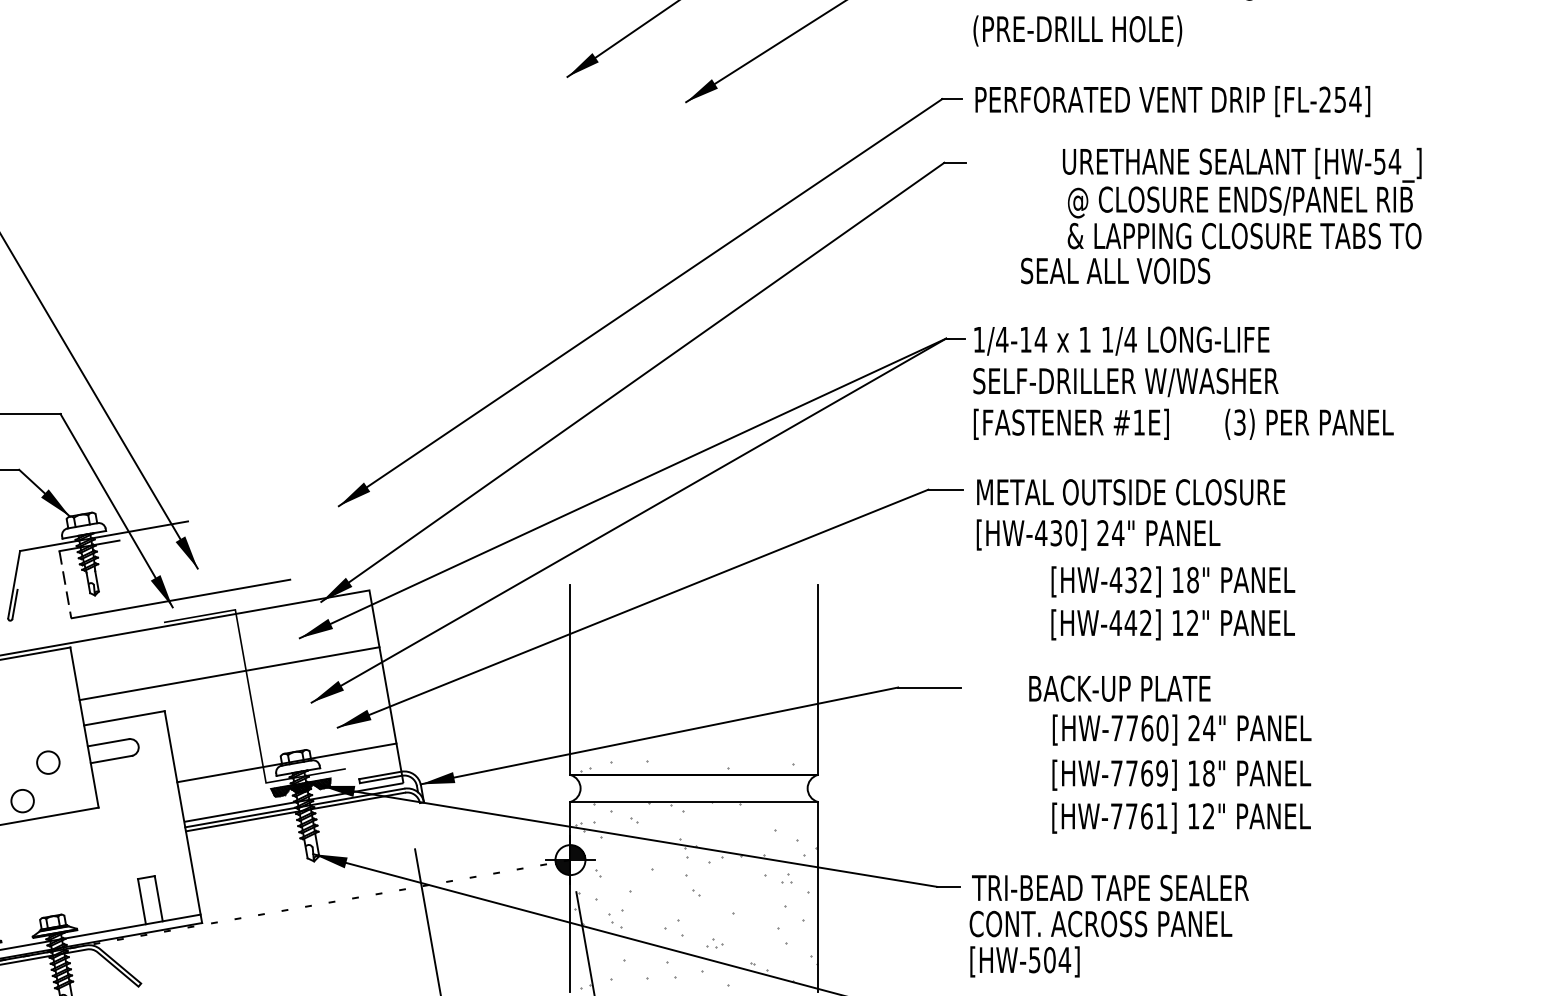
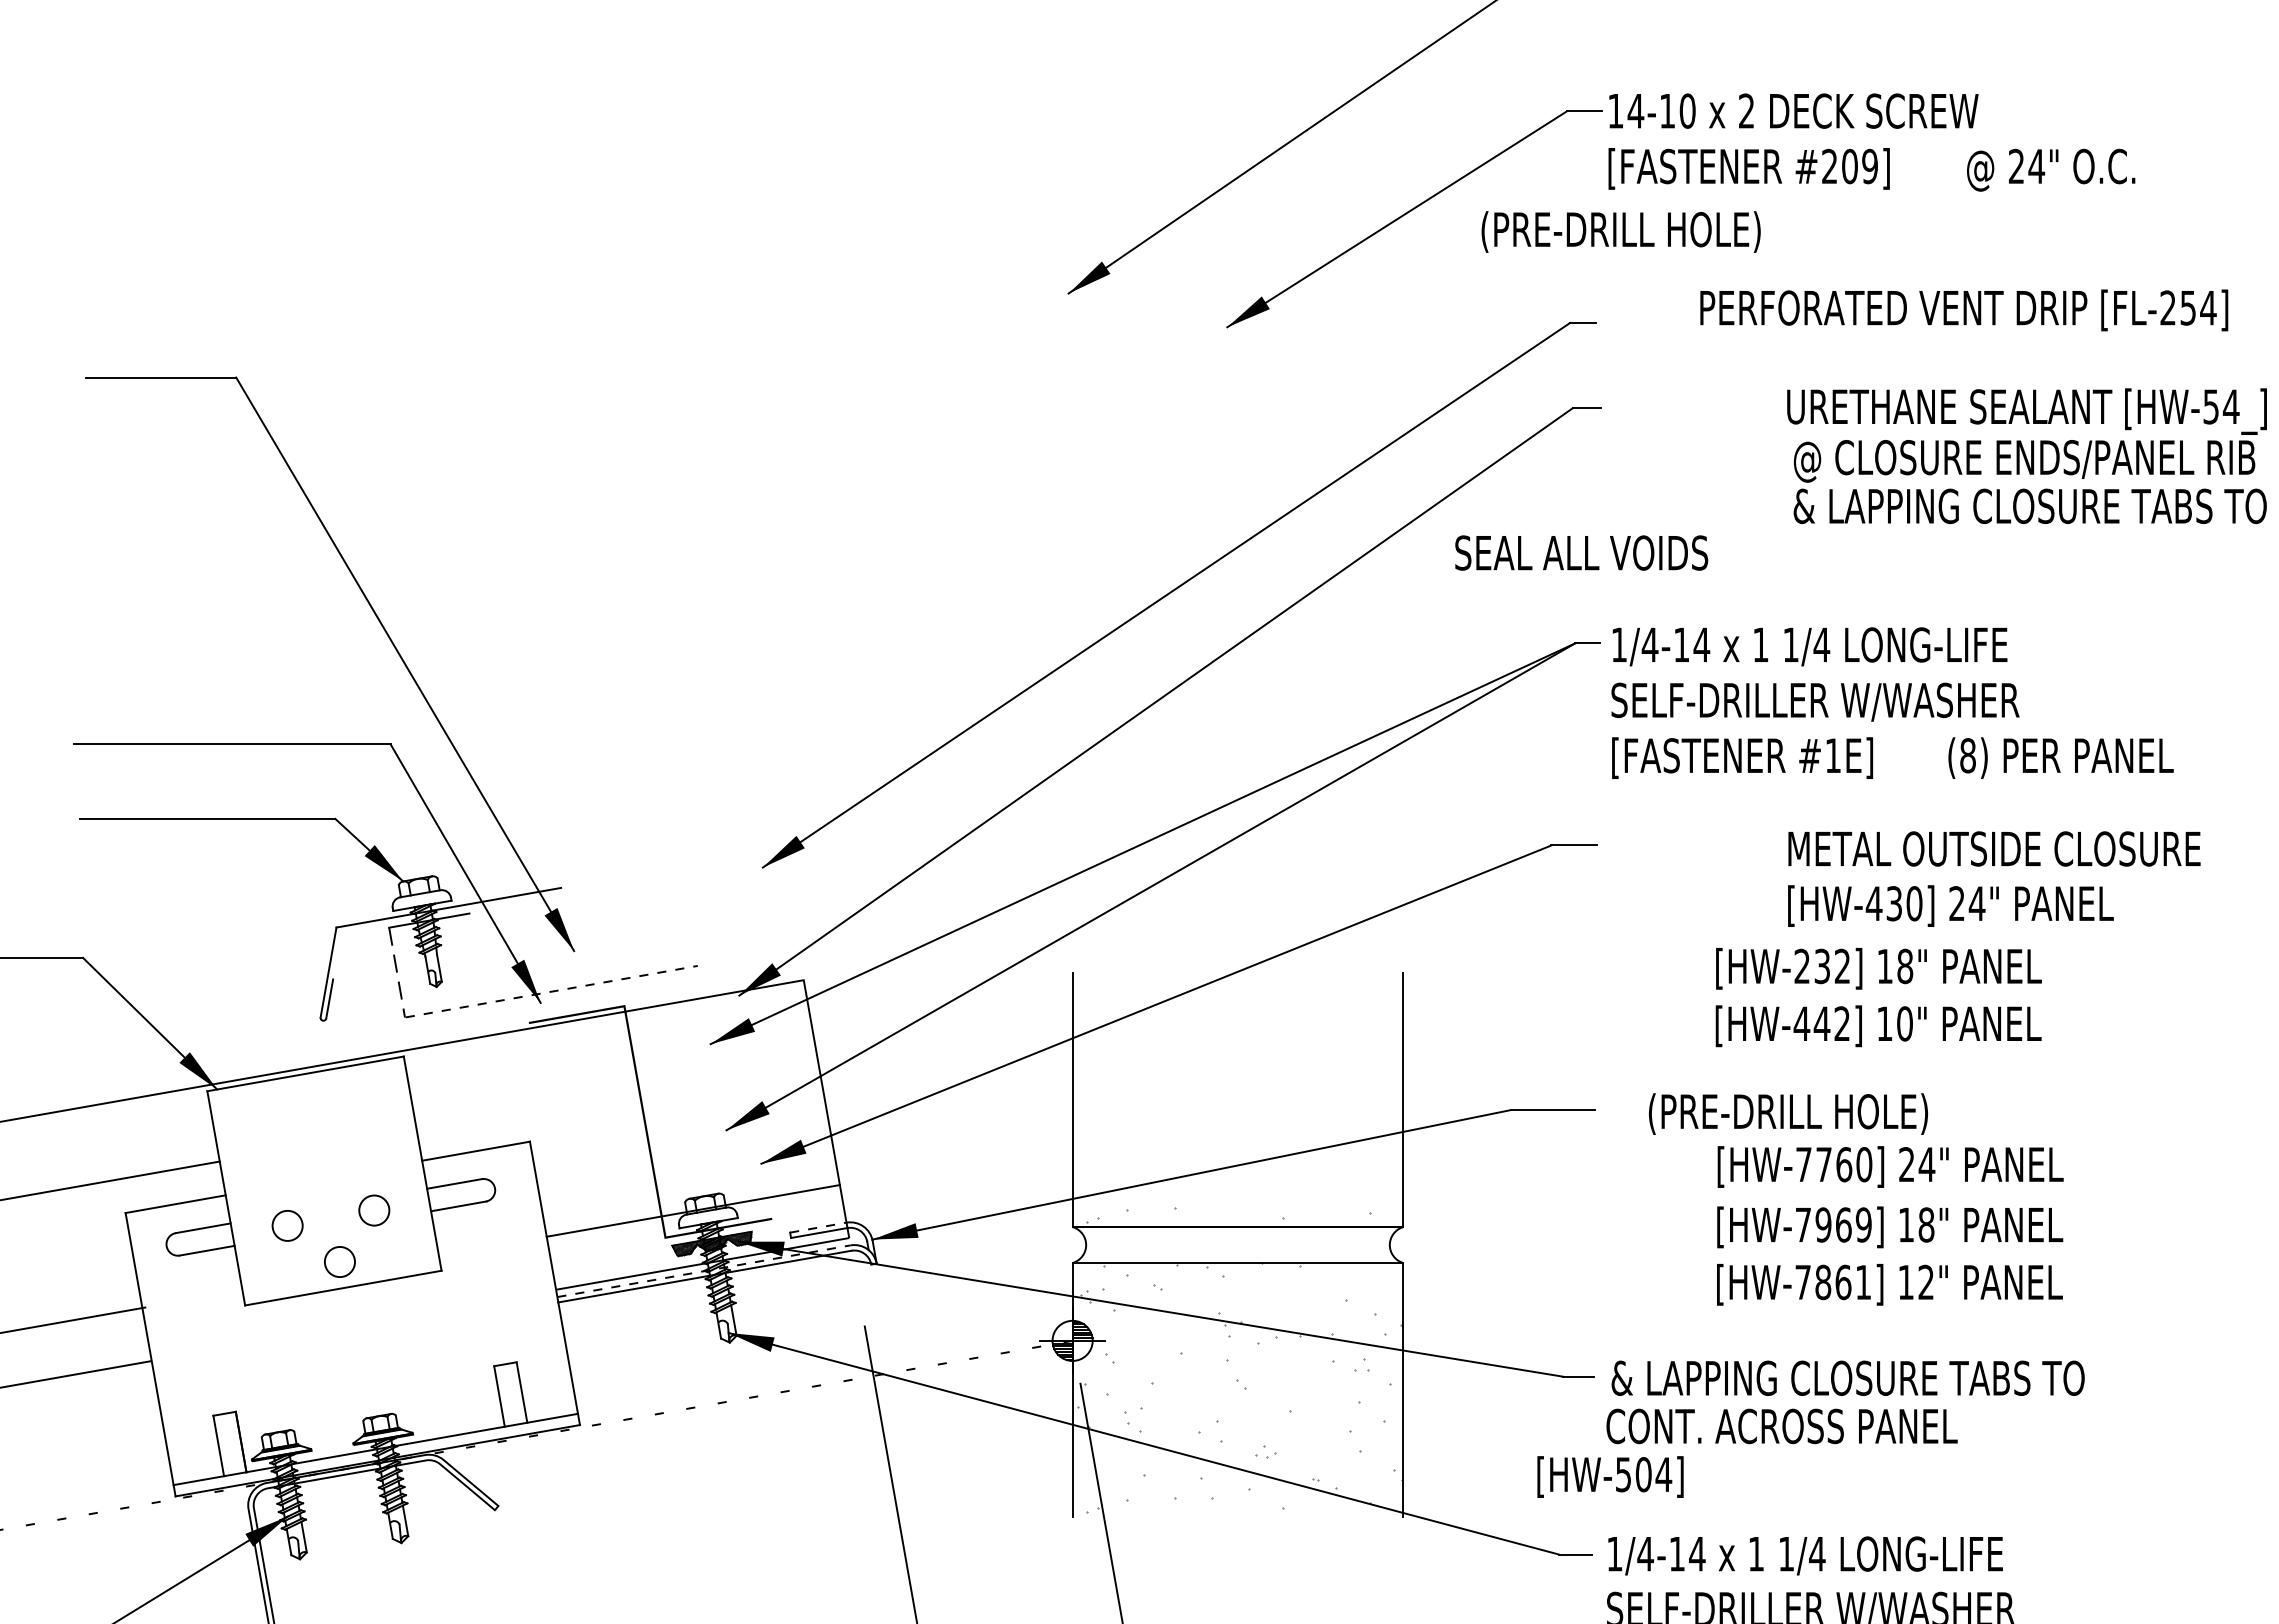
text: (1077, 30) -> (1620, 231), moved
text: (1173, 101) -> (1964, 310), moved
text: (1241, 198) -> (2026, 455), moved
text: (1115, 270) -> (1581, 552), moved
text: (1239, 422) -> (1967, 755), (3) -> (8)
text: (1131, 514) -> (1994, 878), moved
text: (1115, 579) -> (1801, 965), [HW-432] -> [HW-232]
line: (181, 598) -> (552, 991), solid -> dashed
text: (1192, 622) -> (1904, 1023), 12" -> 10"
line: (229, 673) -> (616, 1091), removed
text: (1105, 690) -> (1788, 1113), BACK-UP PLATE -> (PRE-DRILL HOLE)
text: (1131, 773) -> (1823, 1224), [HW-7769] -> [HW-7969]
line: (380, 775) -> (818, 1227), solid -> dashed
line: (294, 808) -> (703, 1271), solid -> dashed
text: (1131, 816) -> (1823, 1282), [HW-7761] -> [HW-7861]
text: (1149, 887) -> (1846, 1377), TRI-BEAD TAPE SEALER -> & LAPPING CLOSURE TABS TO
text: (1024, 961) -> (1610, 1476), moved

